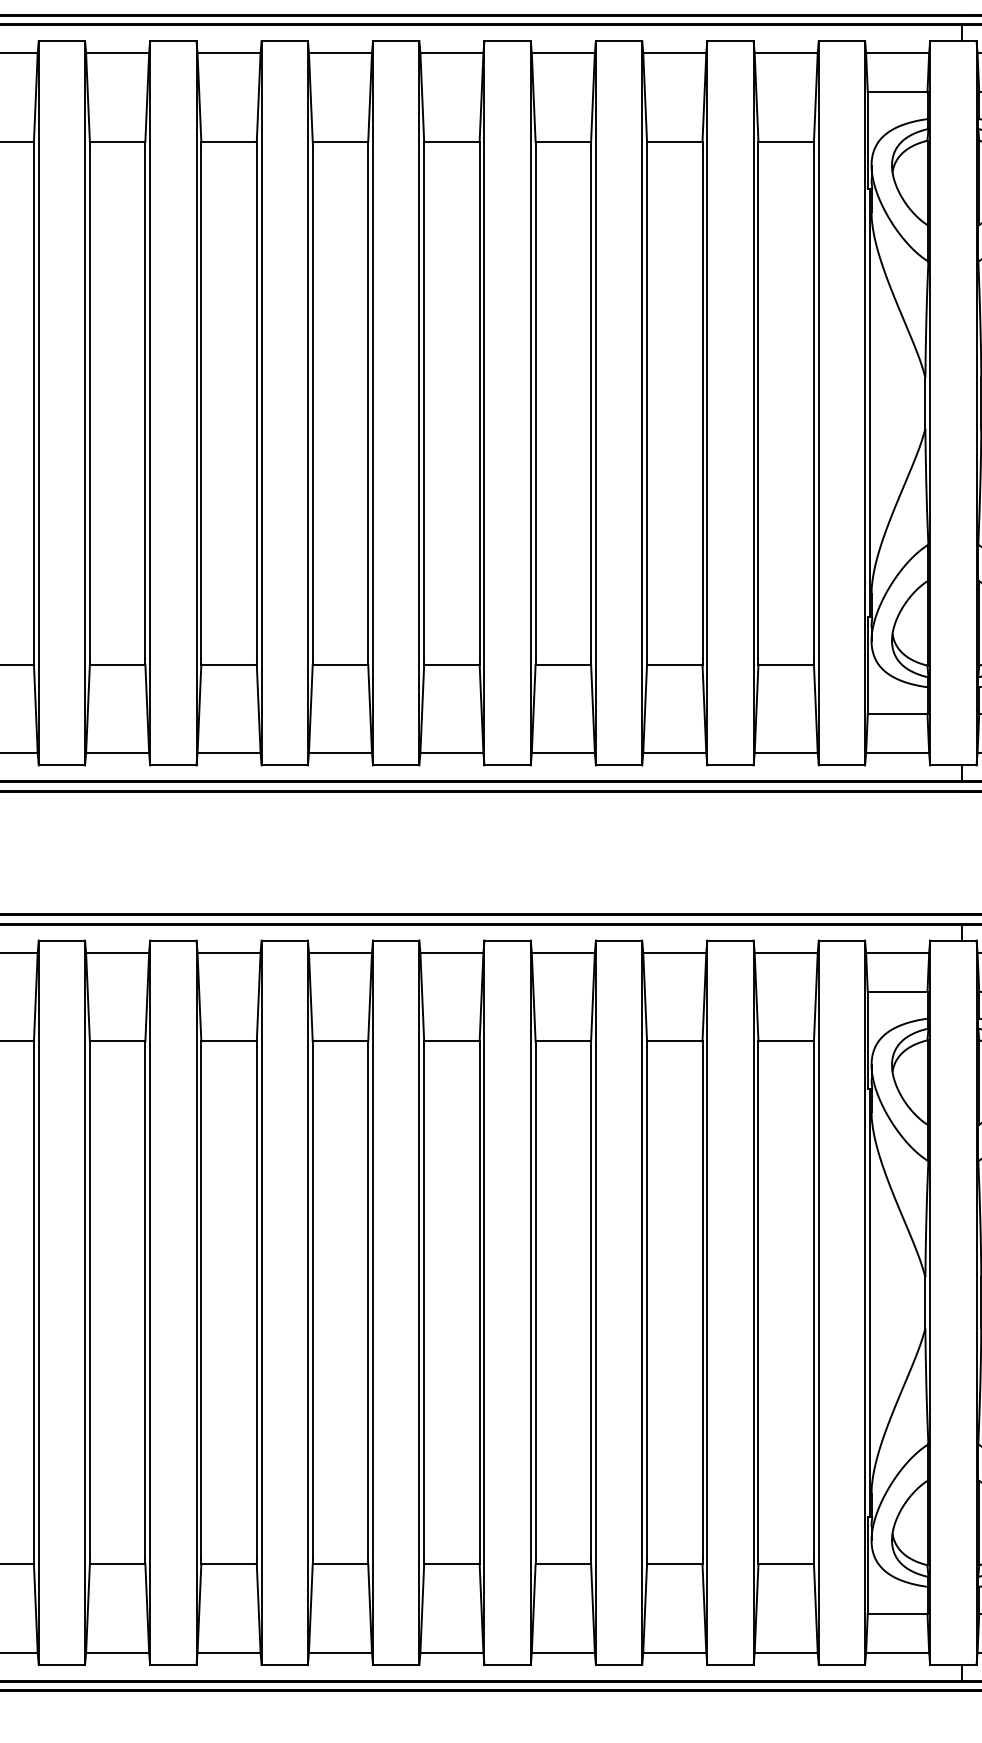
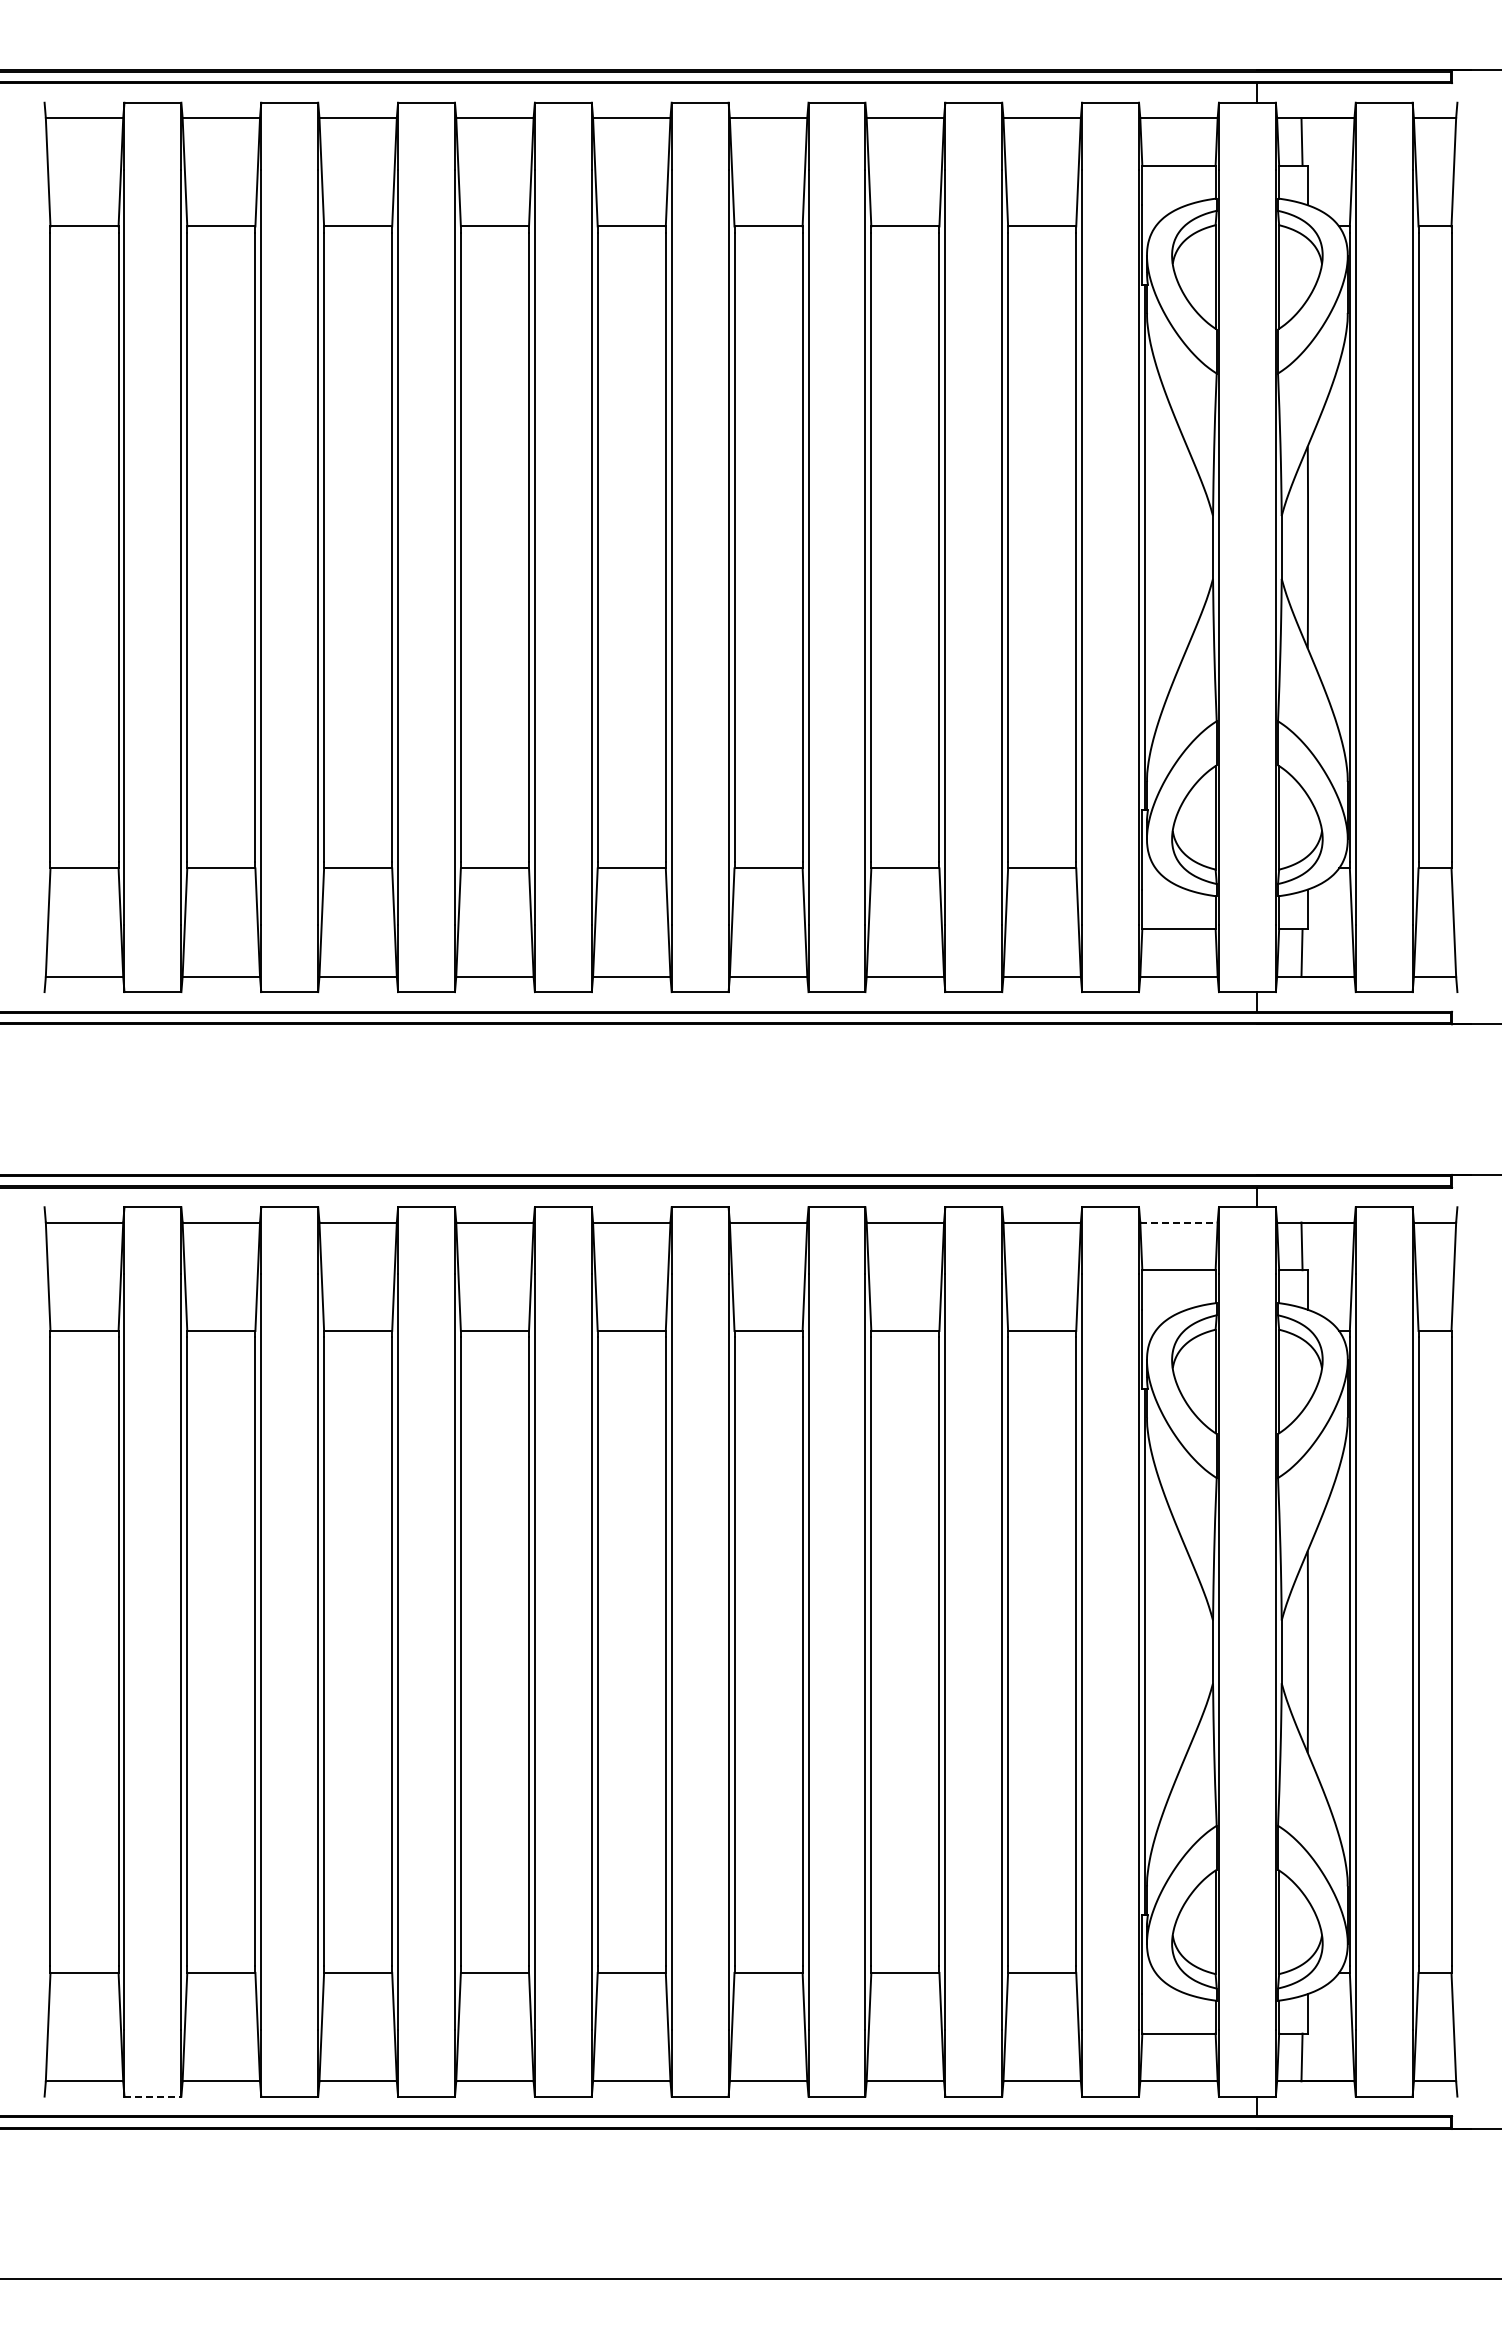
line: (897, 953) -> (1178, 1222), solid -> dashed
line: (62, 1664) -> (153, 2096), solid -> dashed

